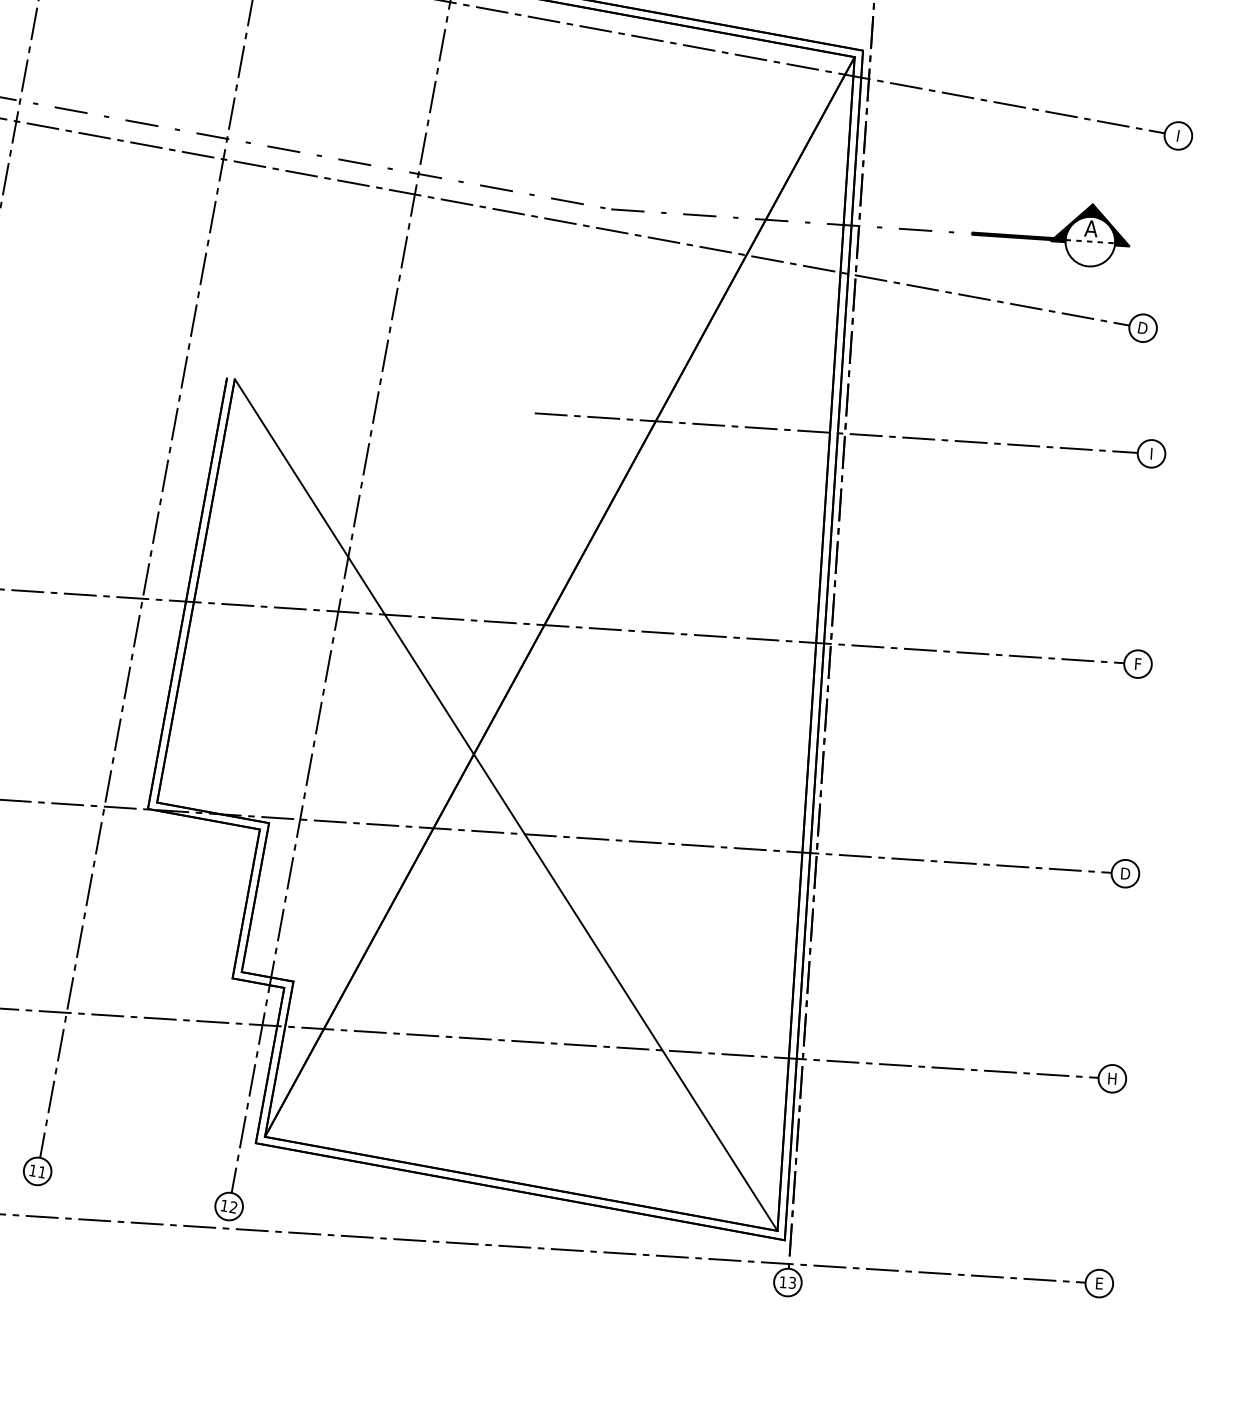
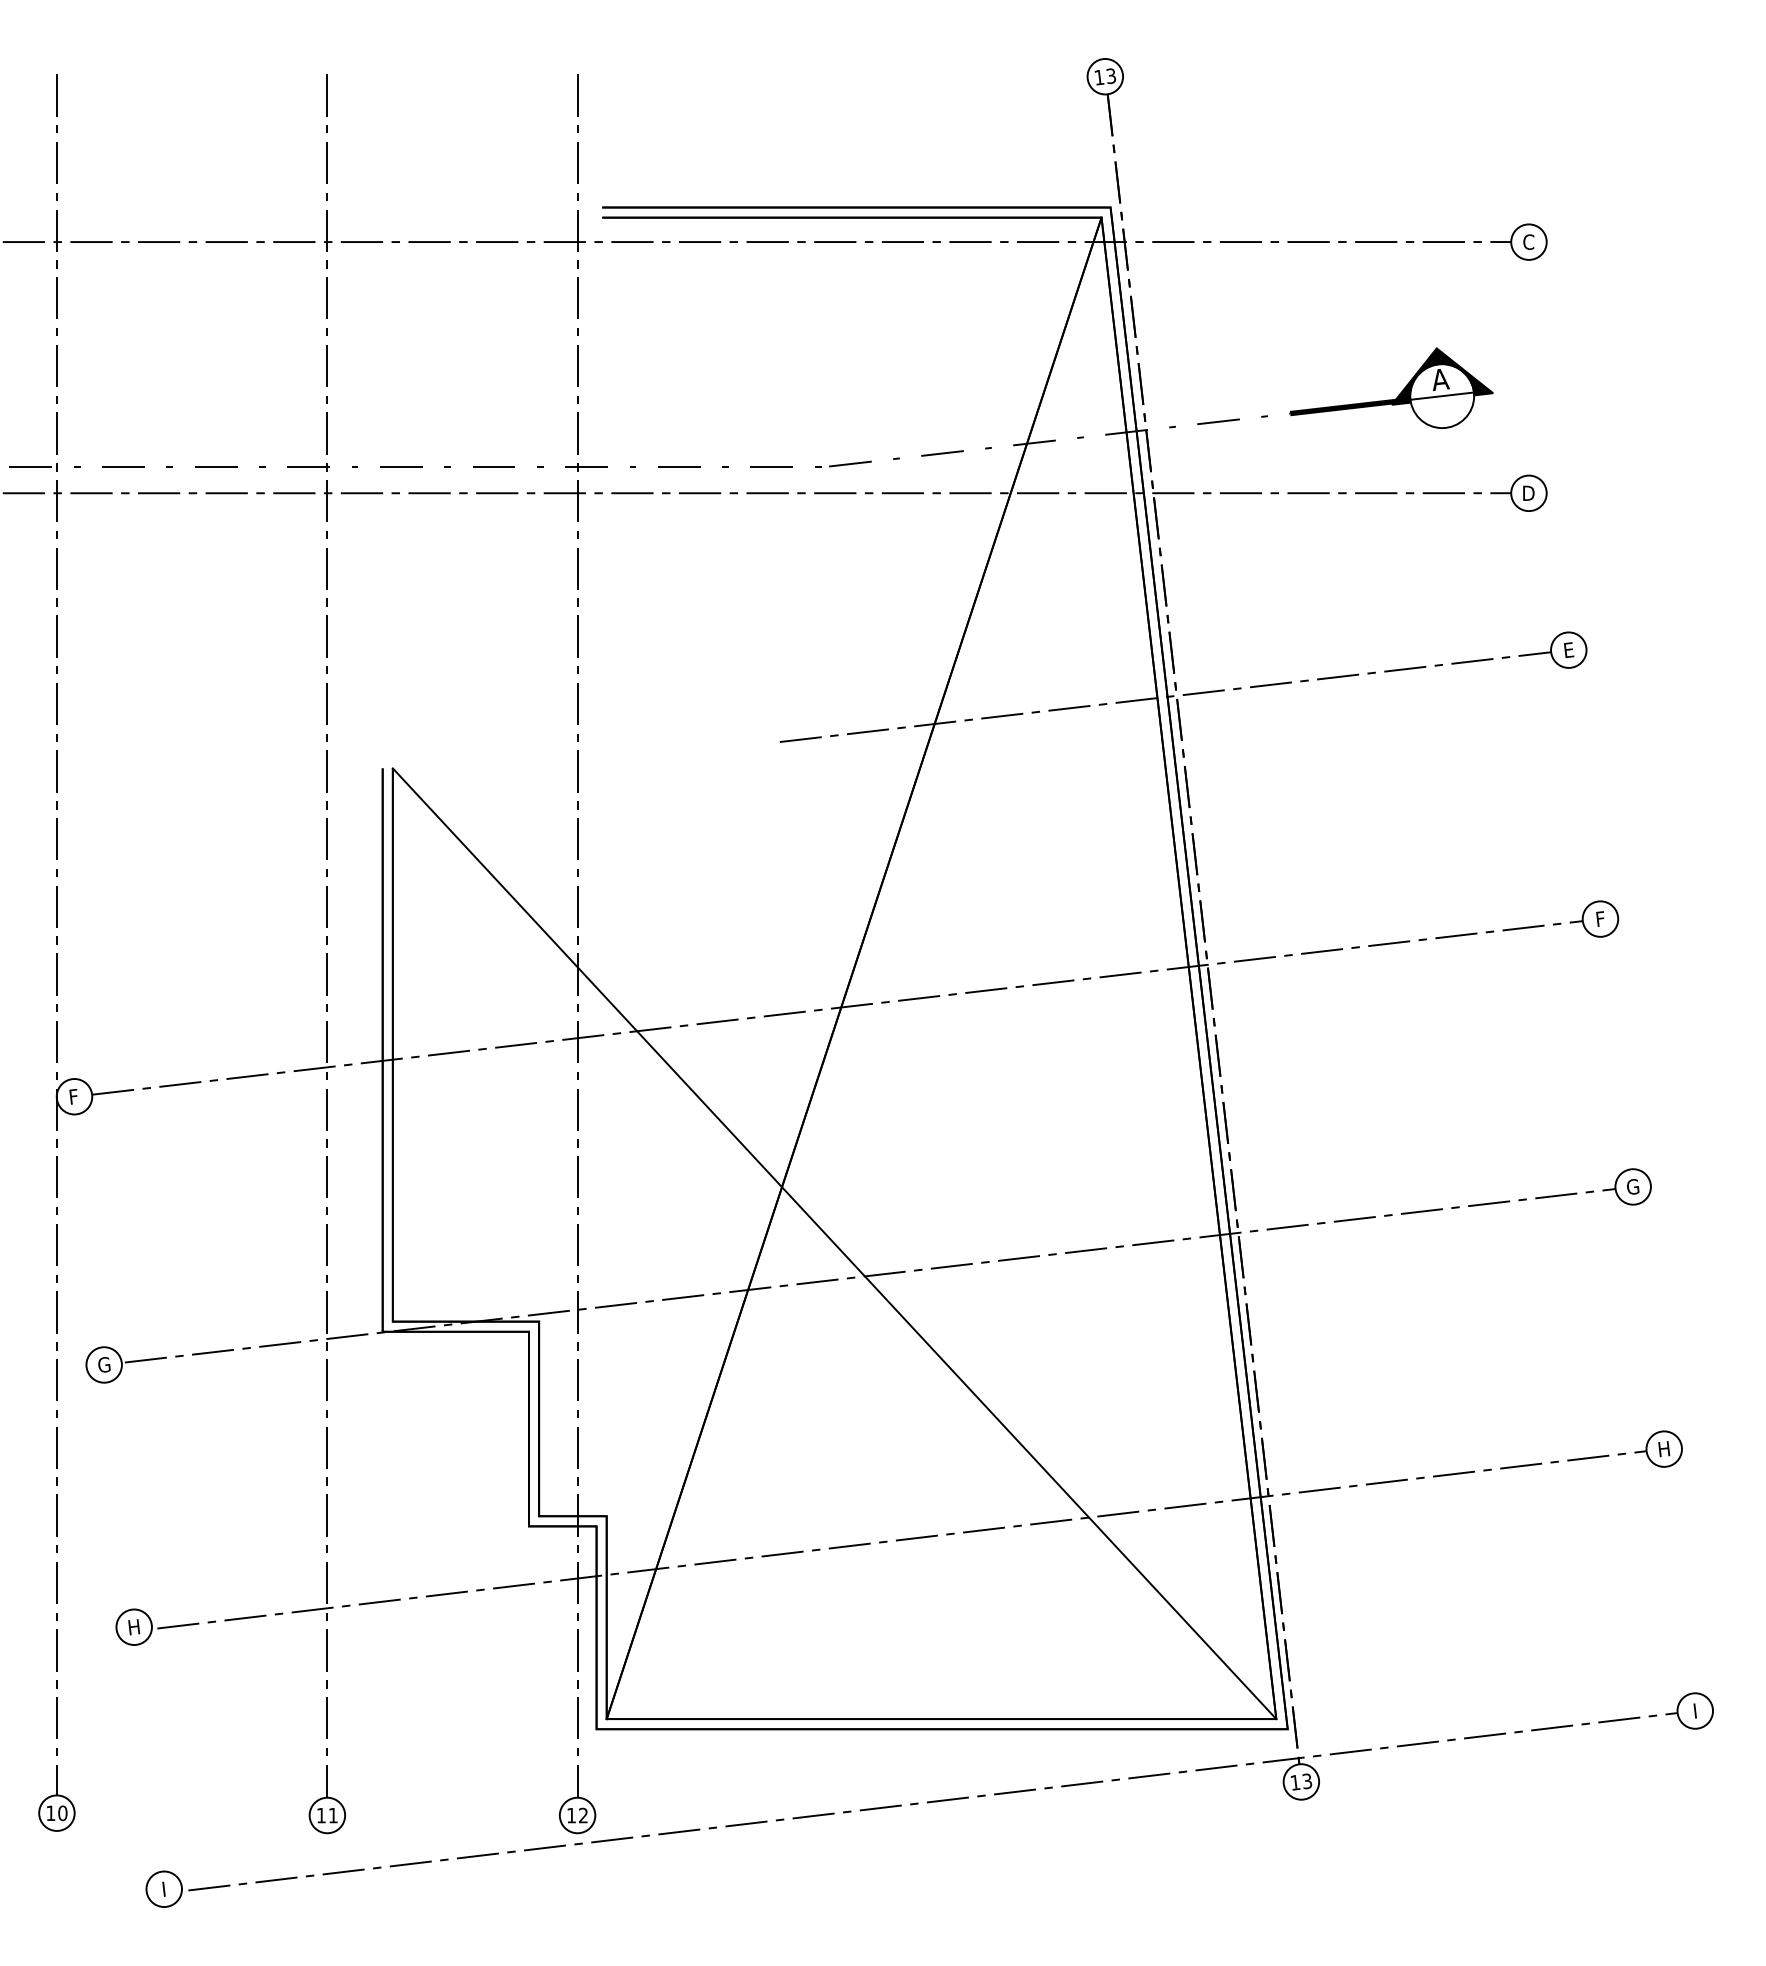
text: (1178, 135) -> (1528, 241), I -> C
line: (1090, 241) -> (1442, 396), dashed -> solid
text: (1152, 454) -> (1569, 650), I -> E
text: (1125, 873) -> (1633, 1186), D -> G
text: (1099, 1283) -> (1695, 1710), E -> I

